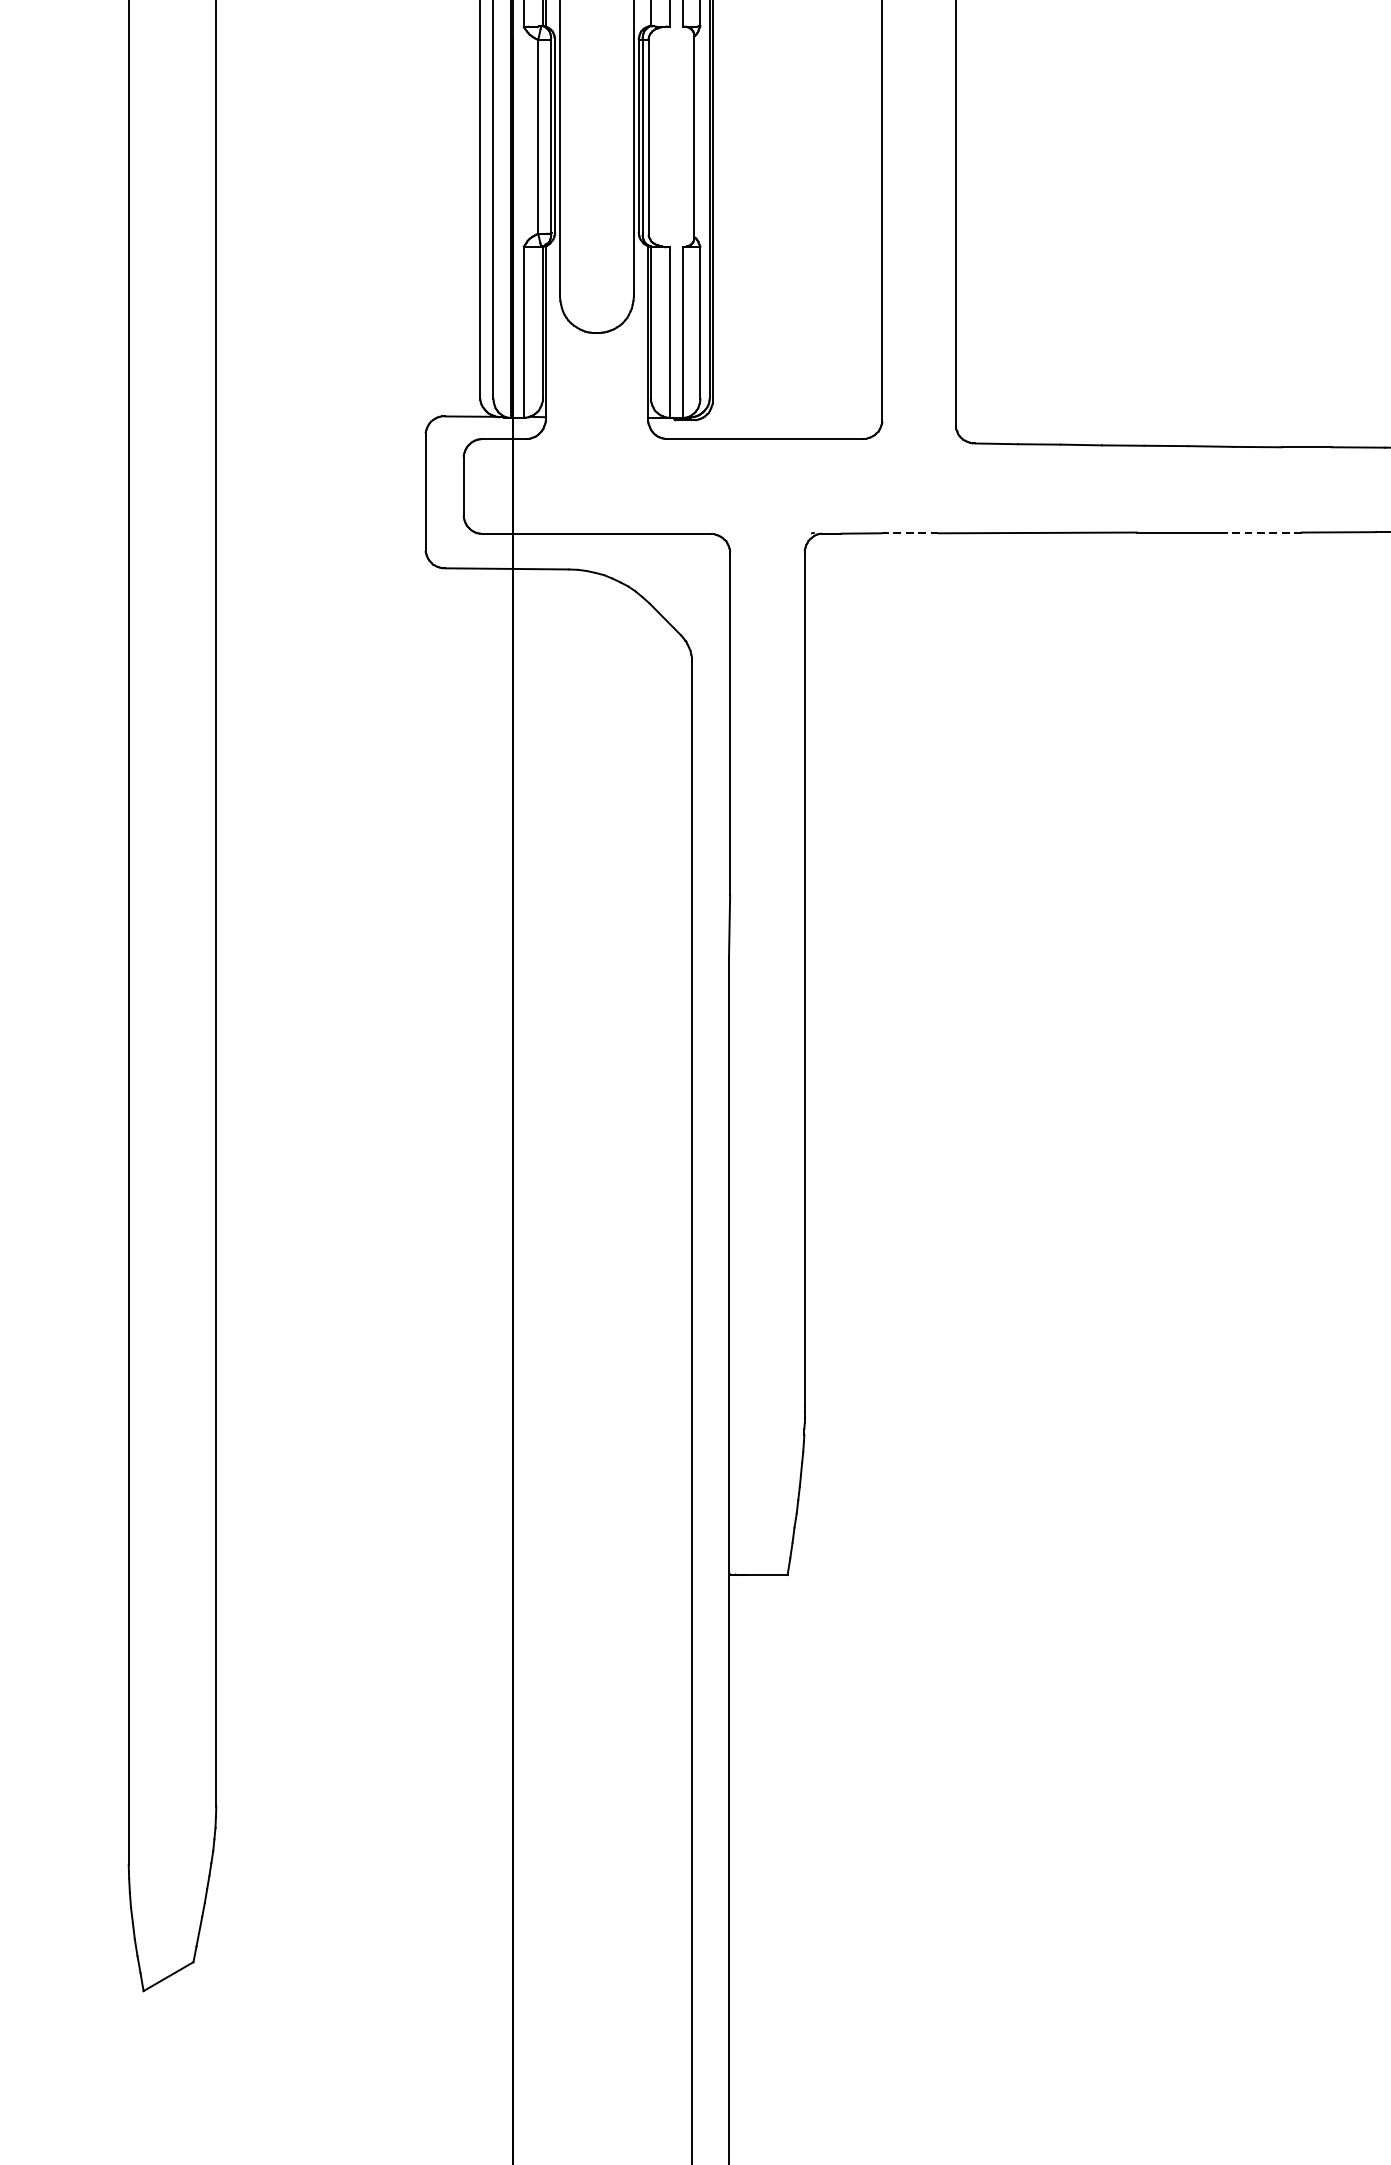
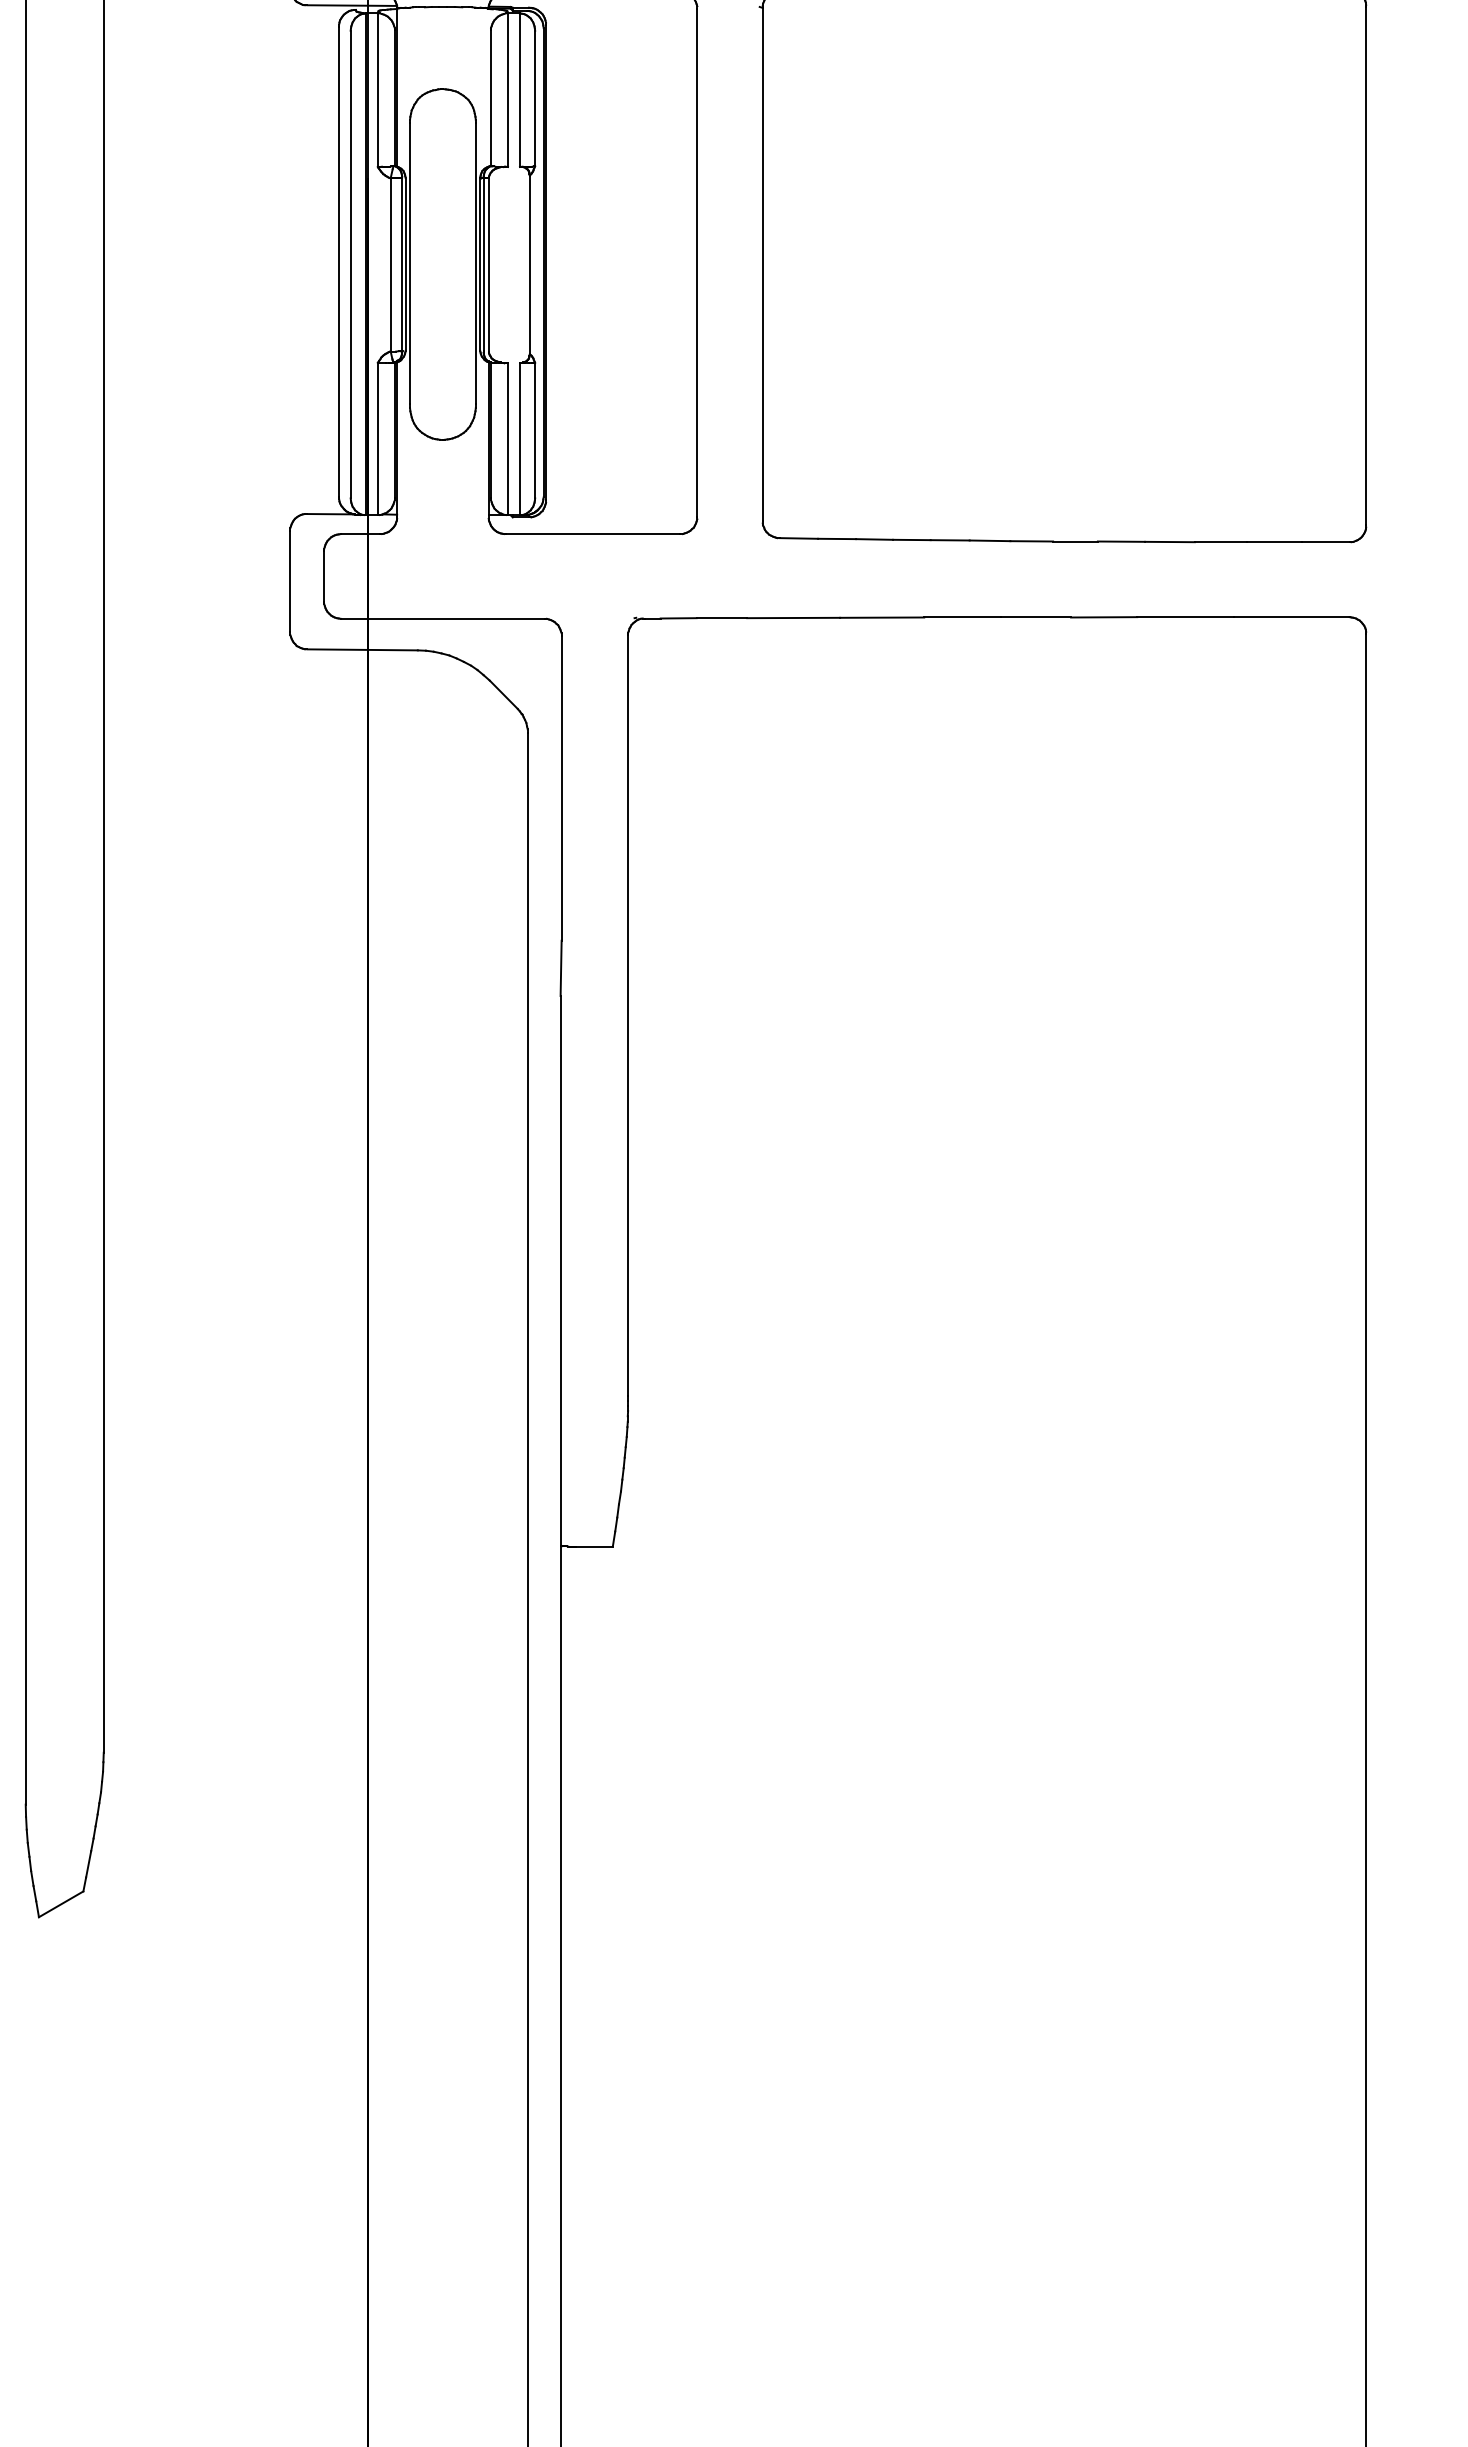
line: (1261, 532) -> (1035, 617), dashed -> solid
line: (909, 533) -> (721, 618), dashed -> solid

